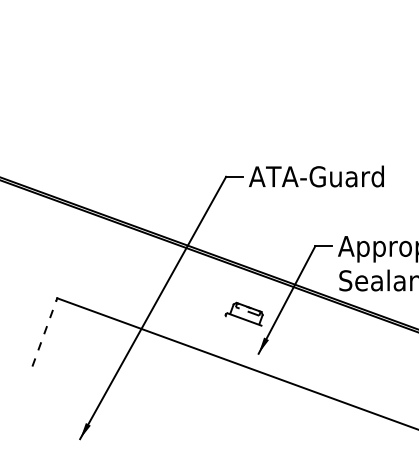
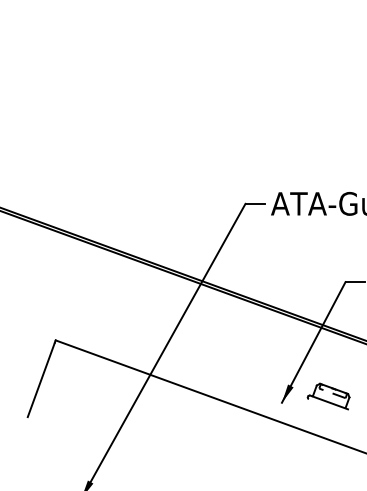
part: (243, 313) -> (327, 395), moved
line: (44, 333) -> (41, 379), dashed -> solid

